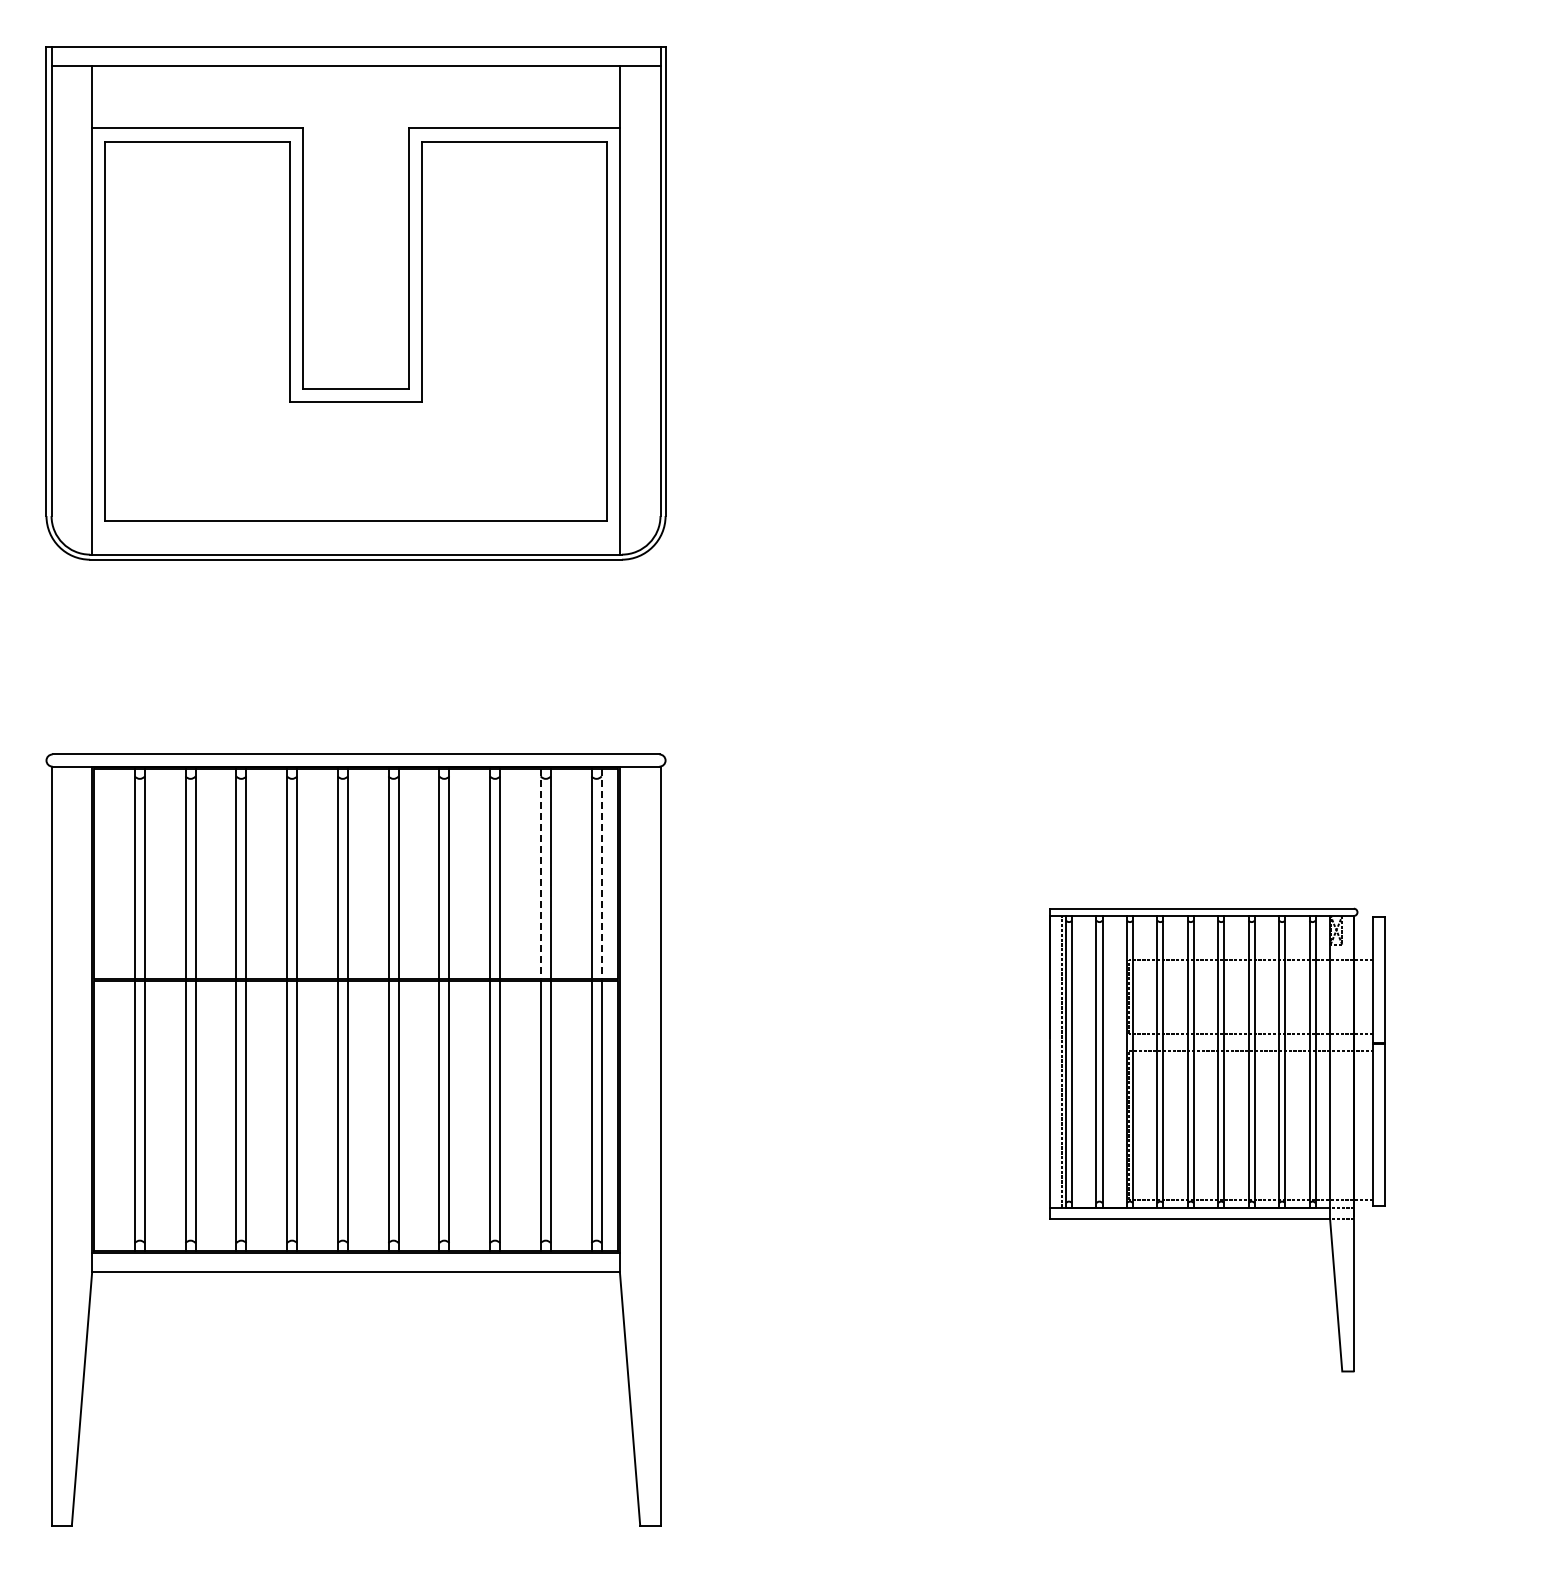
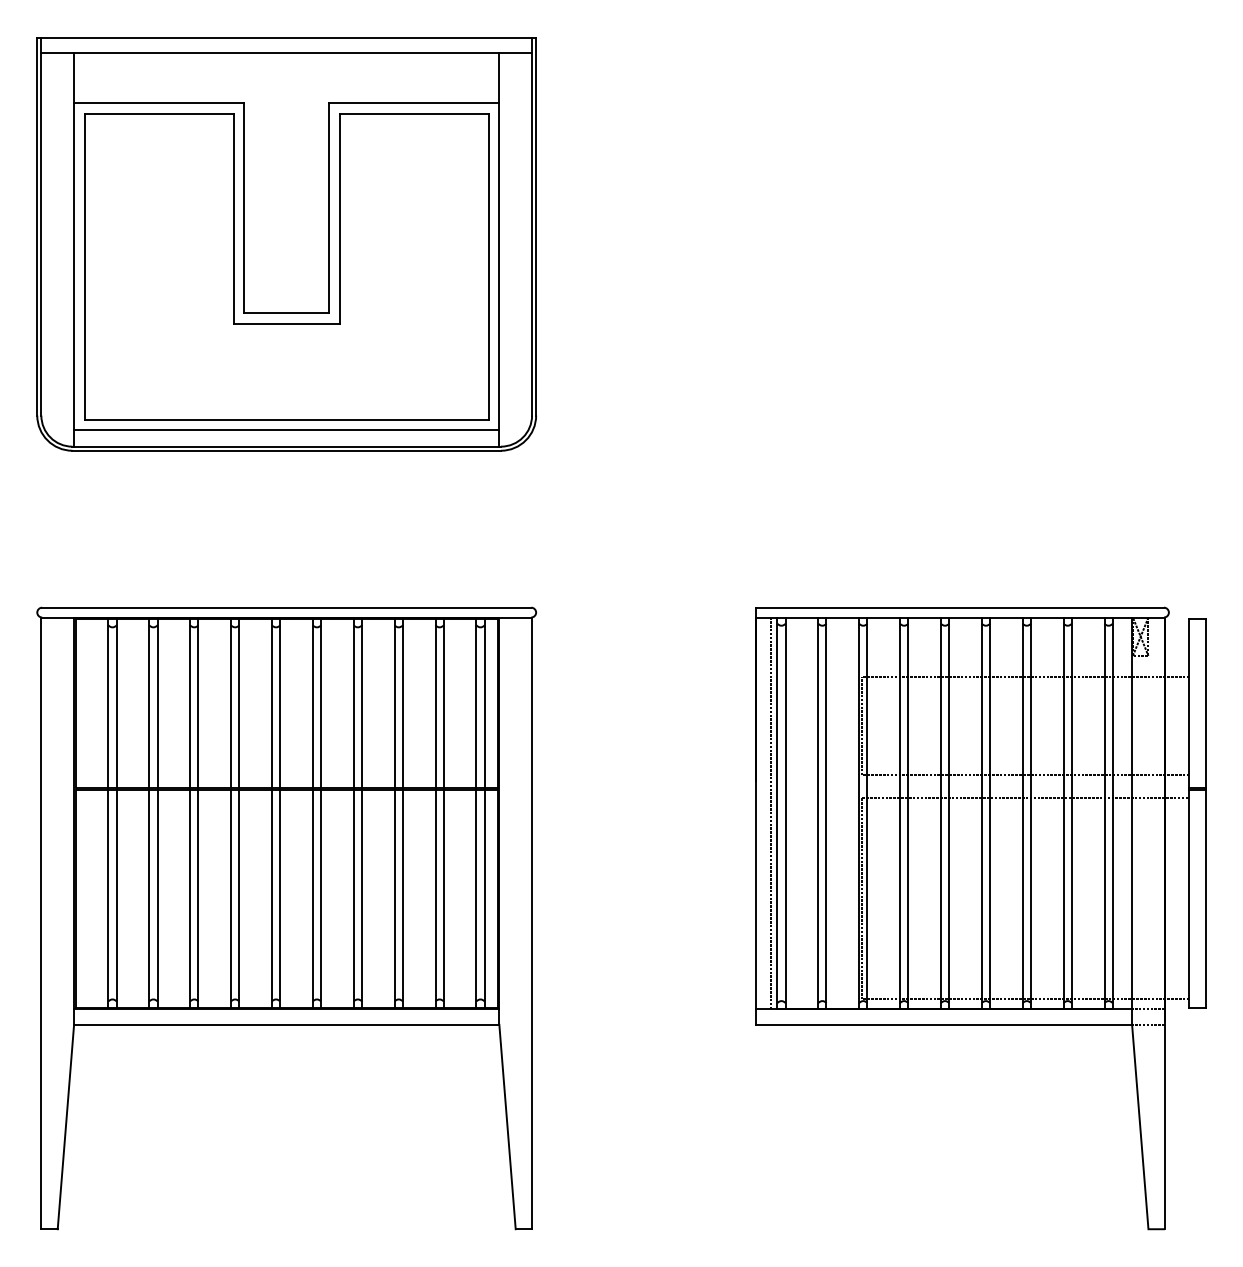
line: (355, 534) -> (286, 430), added
line: (540, 874) -> (435, 704), dashed -> solid
line: (601, 874) -> (484, 704), dashed -> solid
part: (1217, 1139) -> (980, 917), size x1.67

